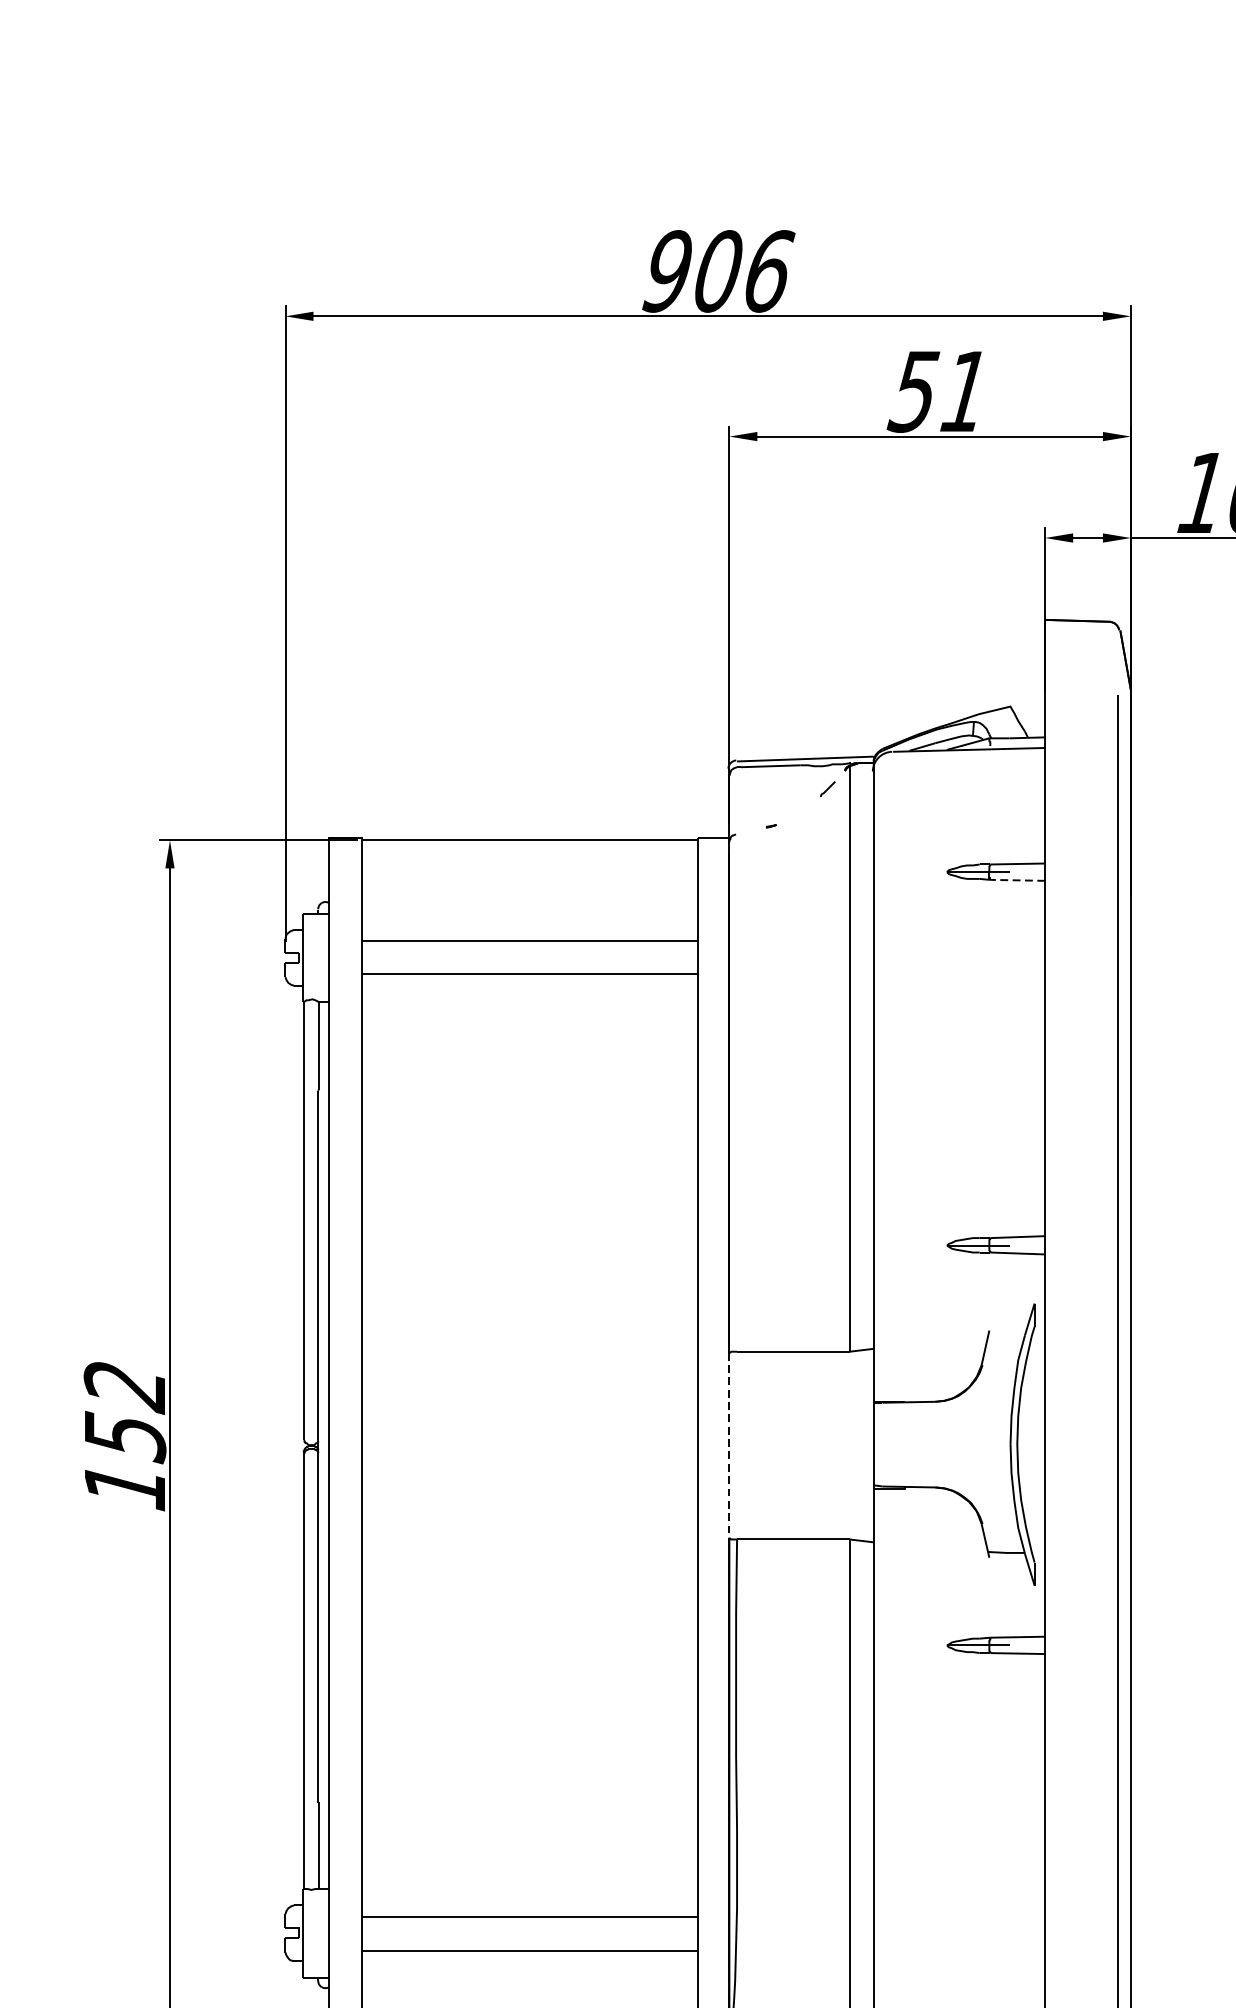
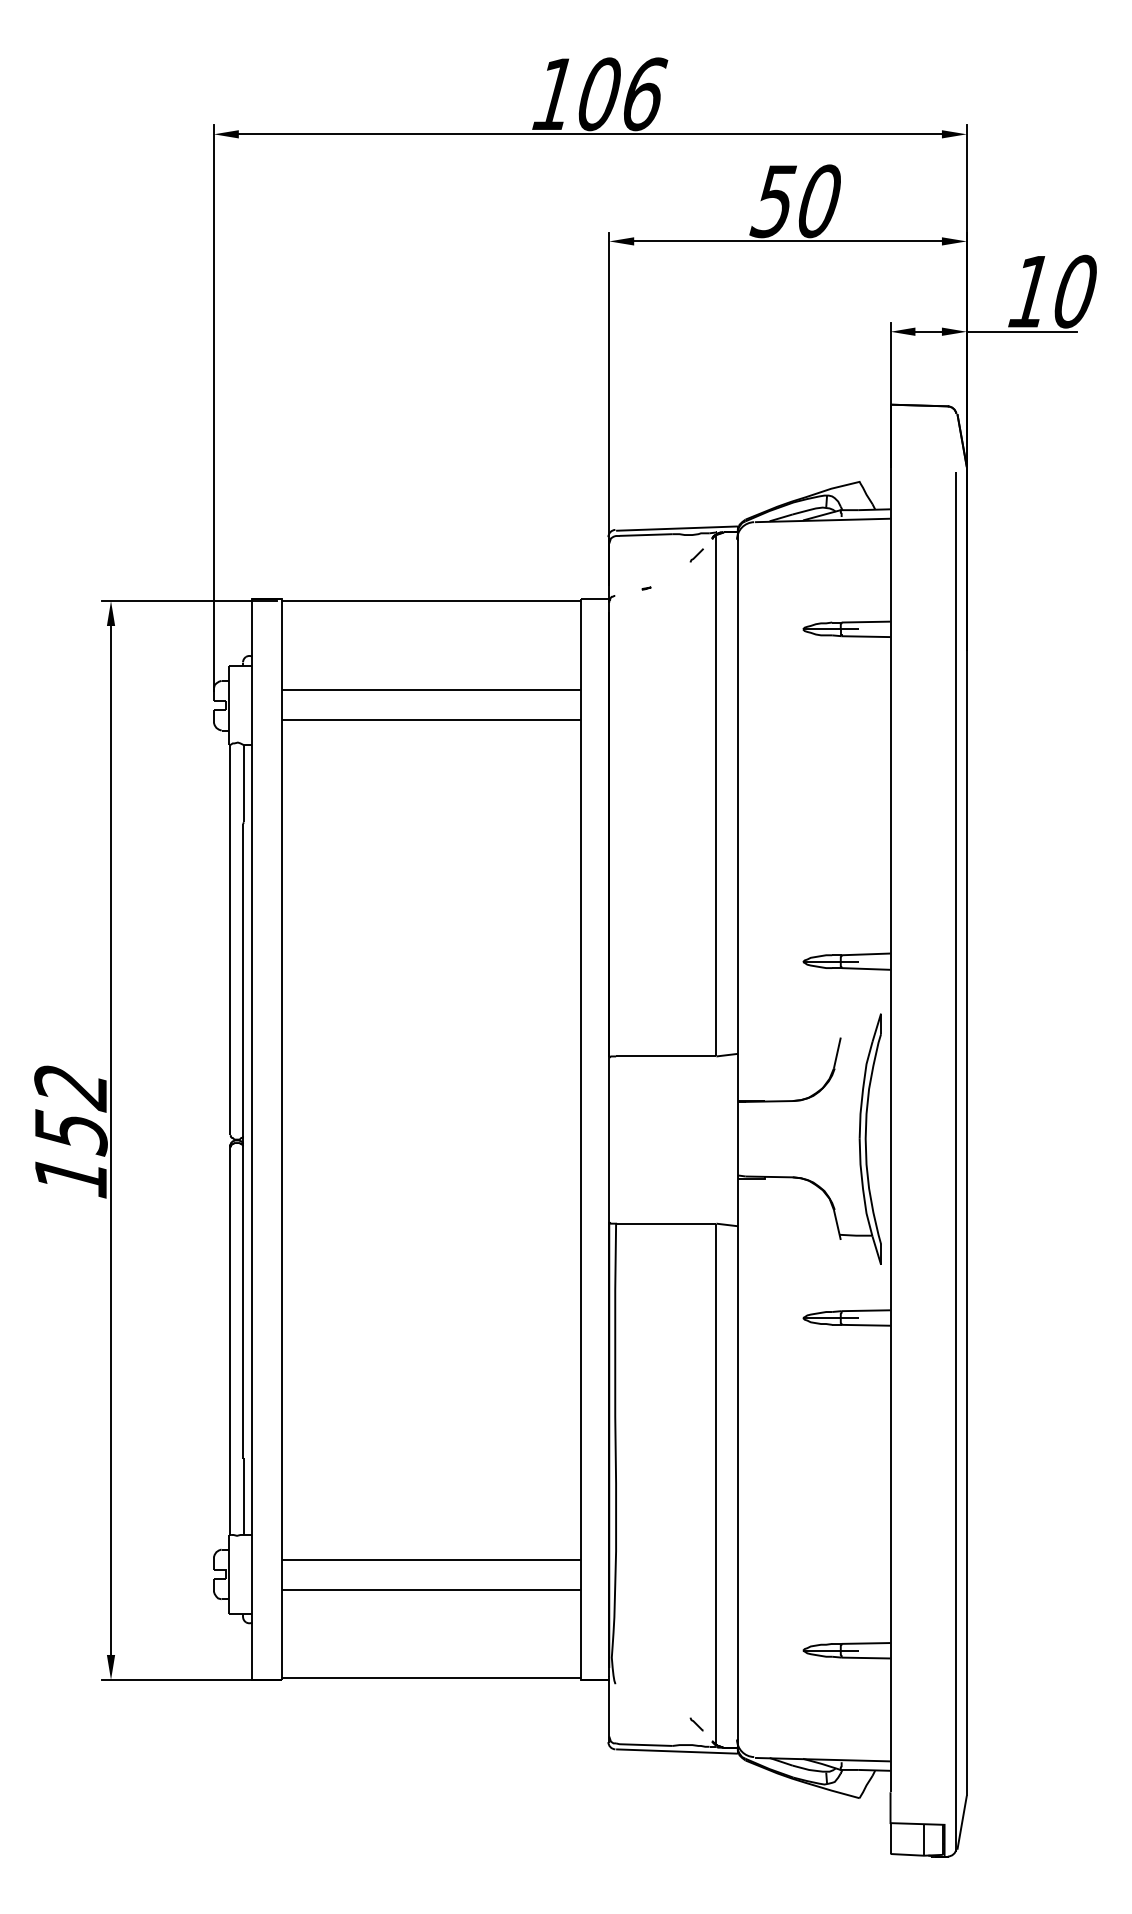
text: (666, 271) -> (553, 94), 906 -> 106
text: (964, 391) -> (818, 201), 51 -> 50
line: (1017, 880) -> (865, 636), dashed -> solid
line: (729, 1446) -> (609, 1140), dashed -> solid

